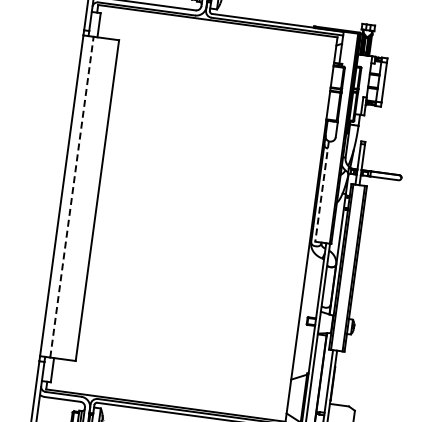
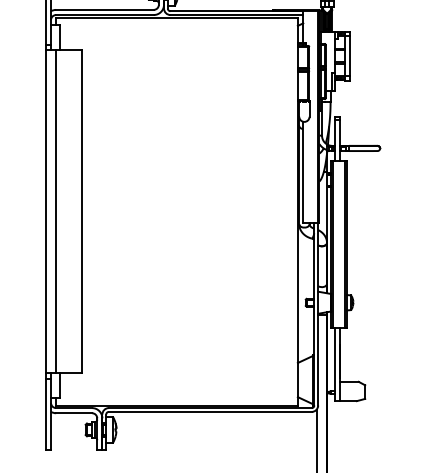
line: (322, 191) -> (303, 172), dashed -> solid
line: (72, 197) -> (56, 211), dashed -> solid

